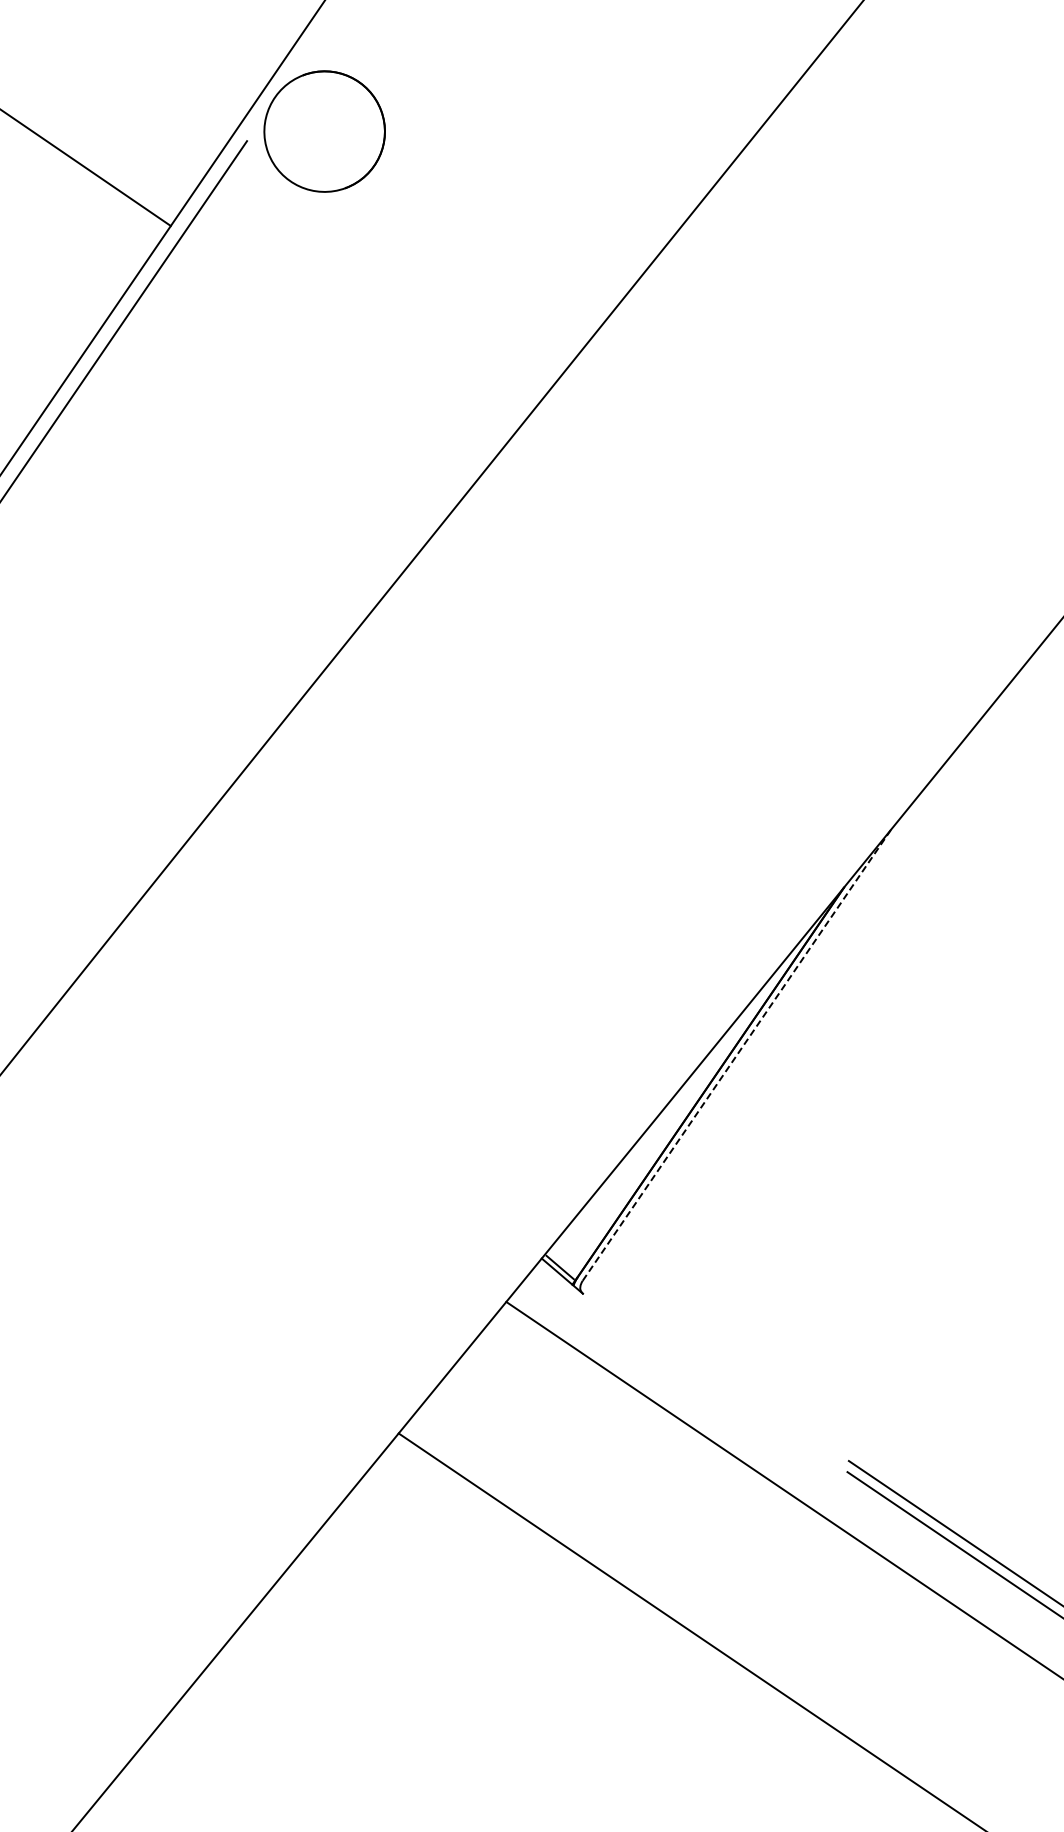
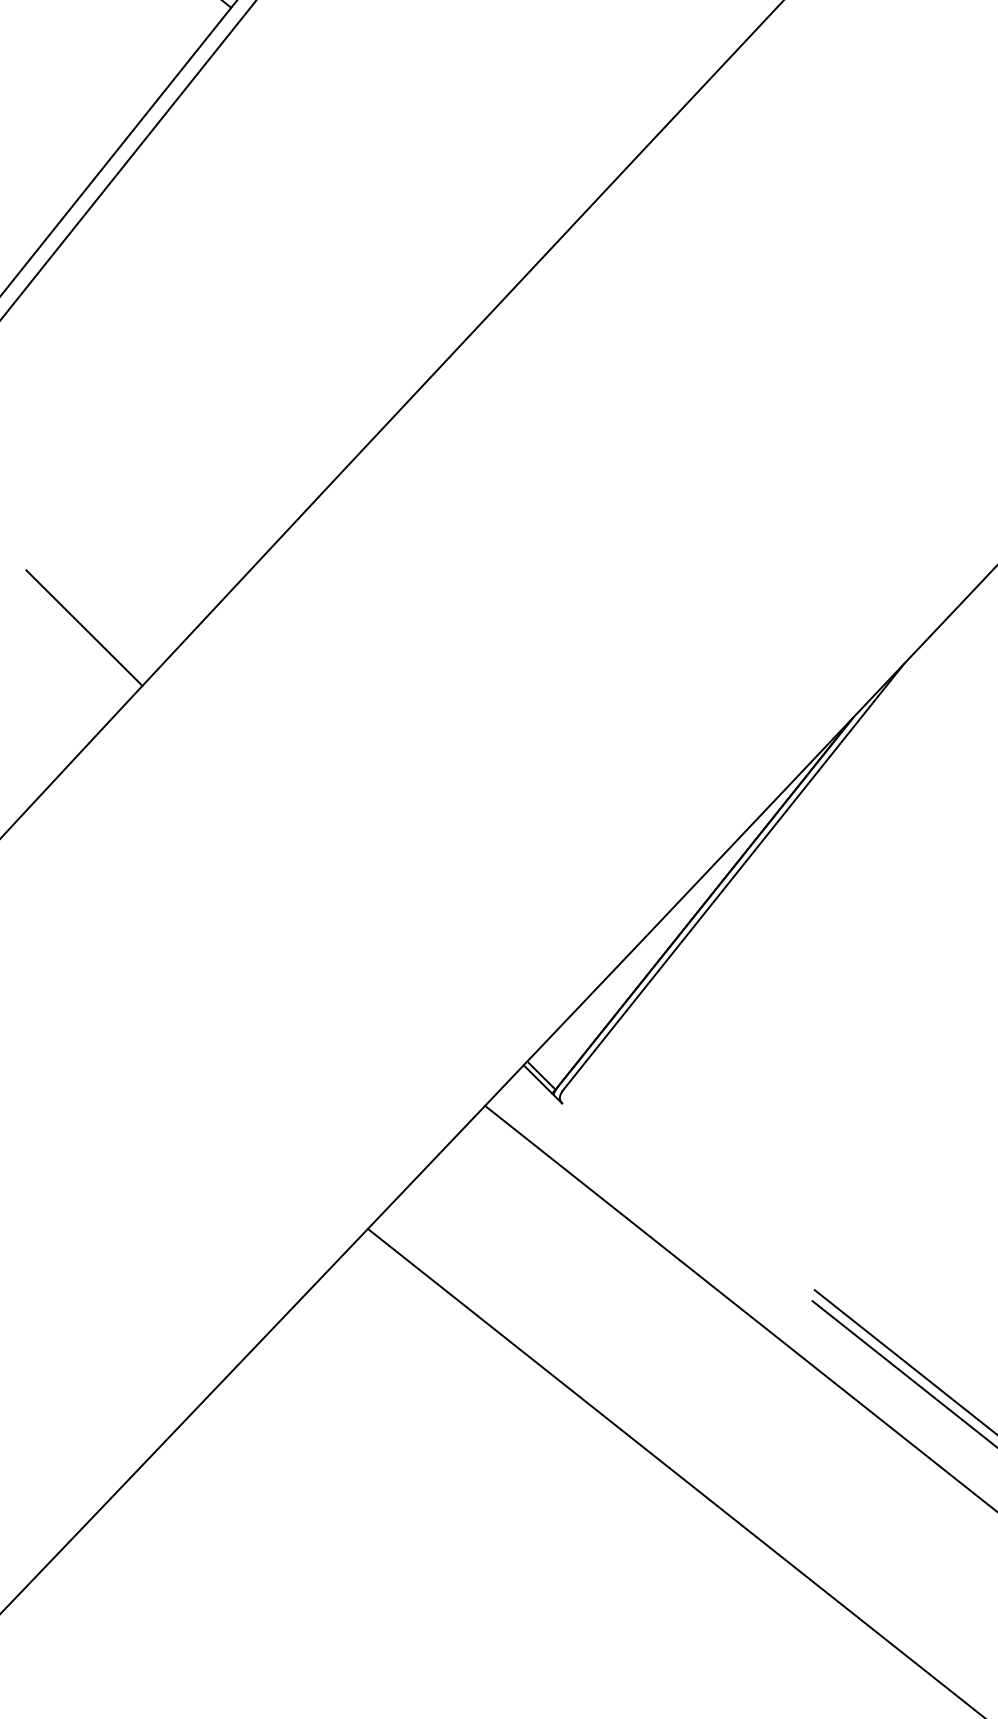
line: (70, 855) -> (83, 628), added
line: (737, 1054) -> (734, 876), dashed -> solid

